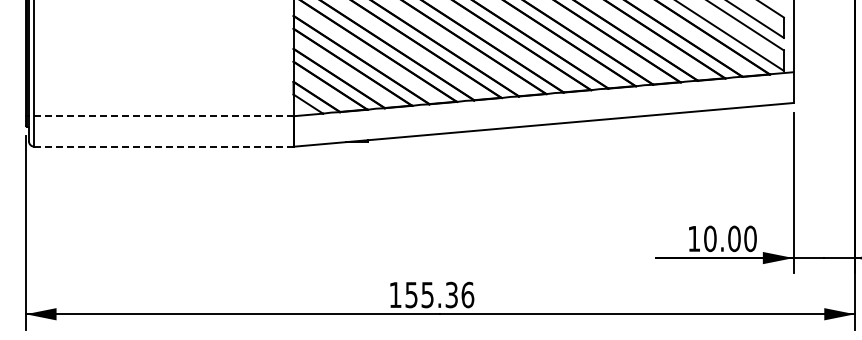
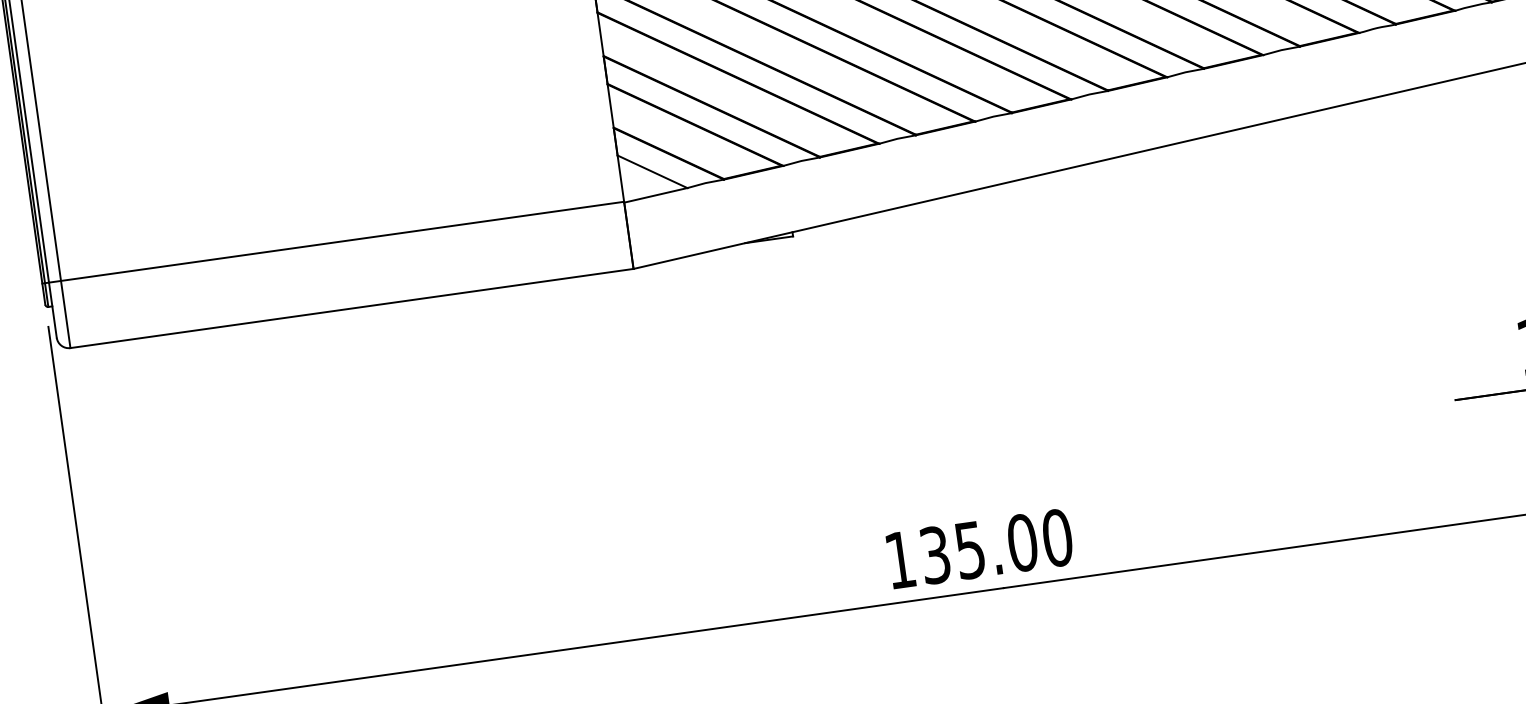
line: (160, 115) -> (334, 241), dashed -> solid
line: (164, 146) -> (352, 307), dashed -> solid
text: (440, 294) -> (997, 545), 155.36 -> 135.00

